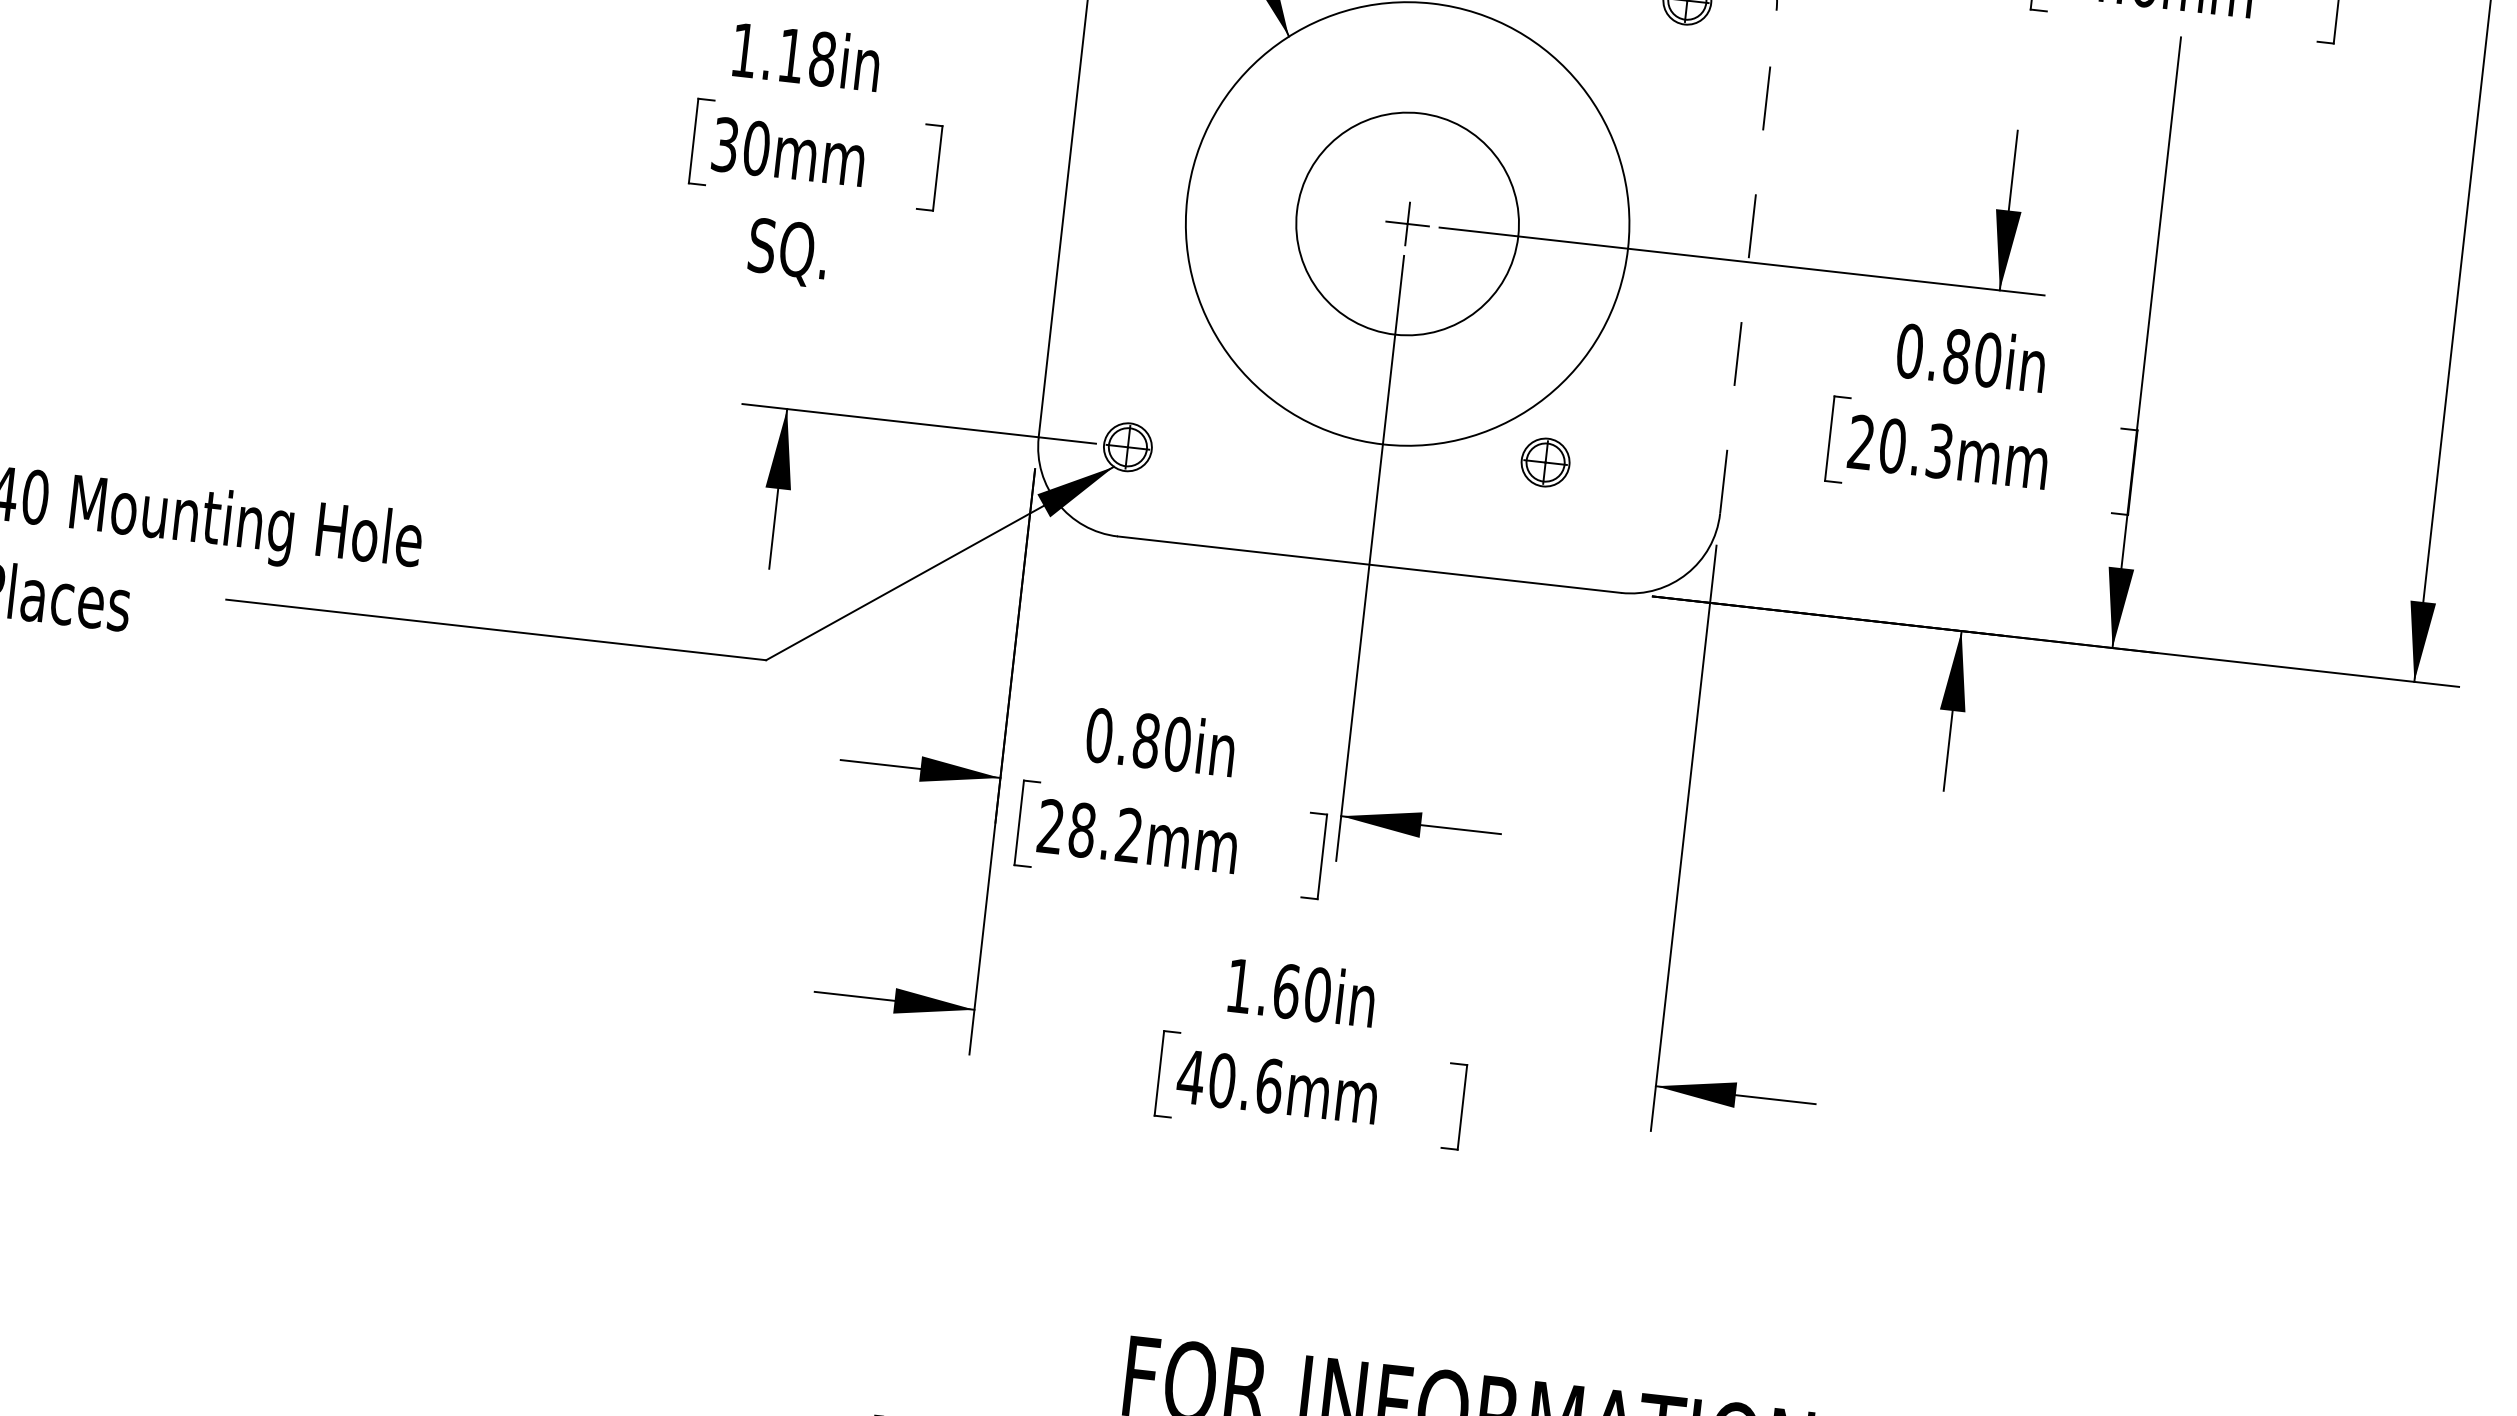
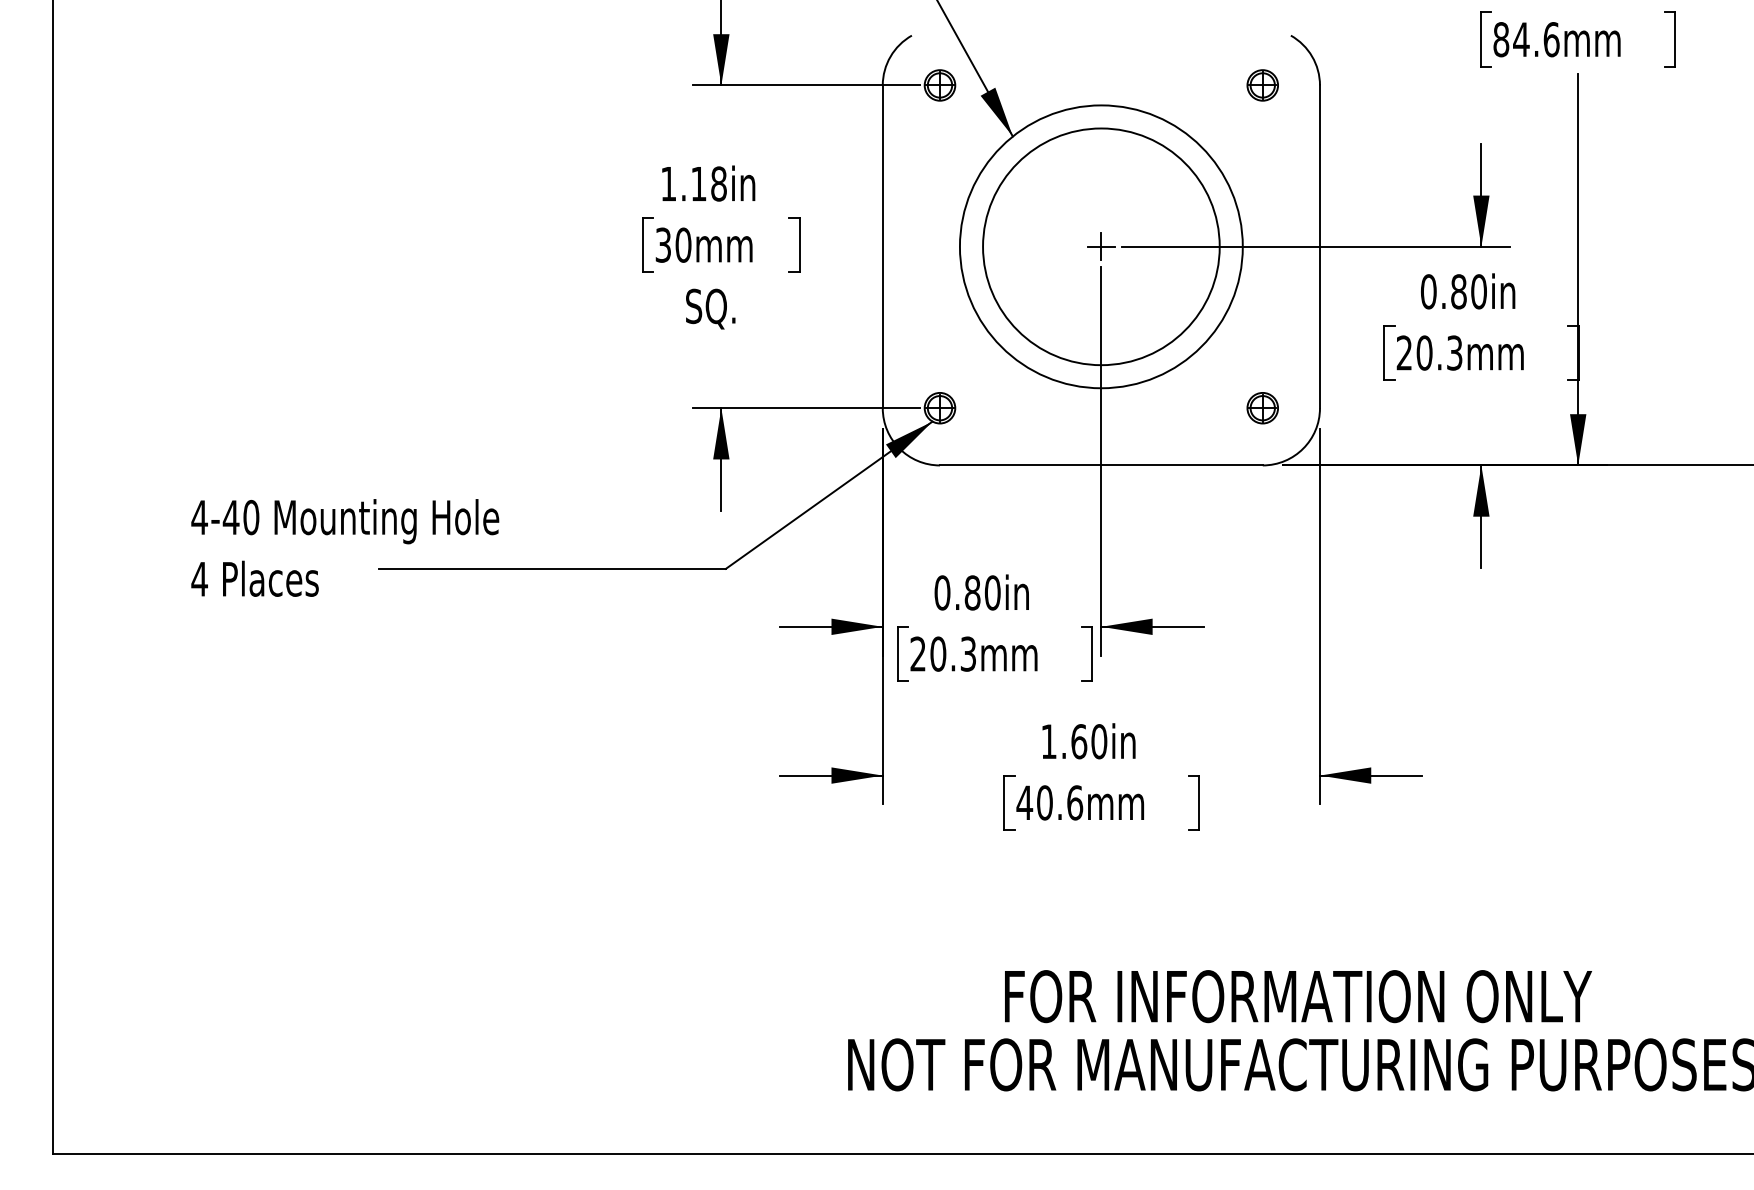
circle: (1407, 223) -> (1101, 246), size x1.67
line: (1747, 261) -> (1319, 246), dashed -> solid
part: (1545, 462) -> (1262, 408), moved
text: (1104, 831) -> (952, 653), 28.2mm -> 20.3mm

